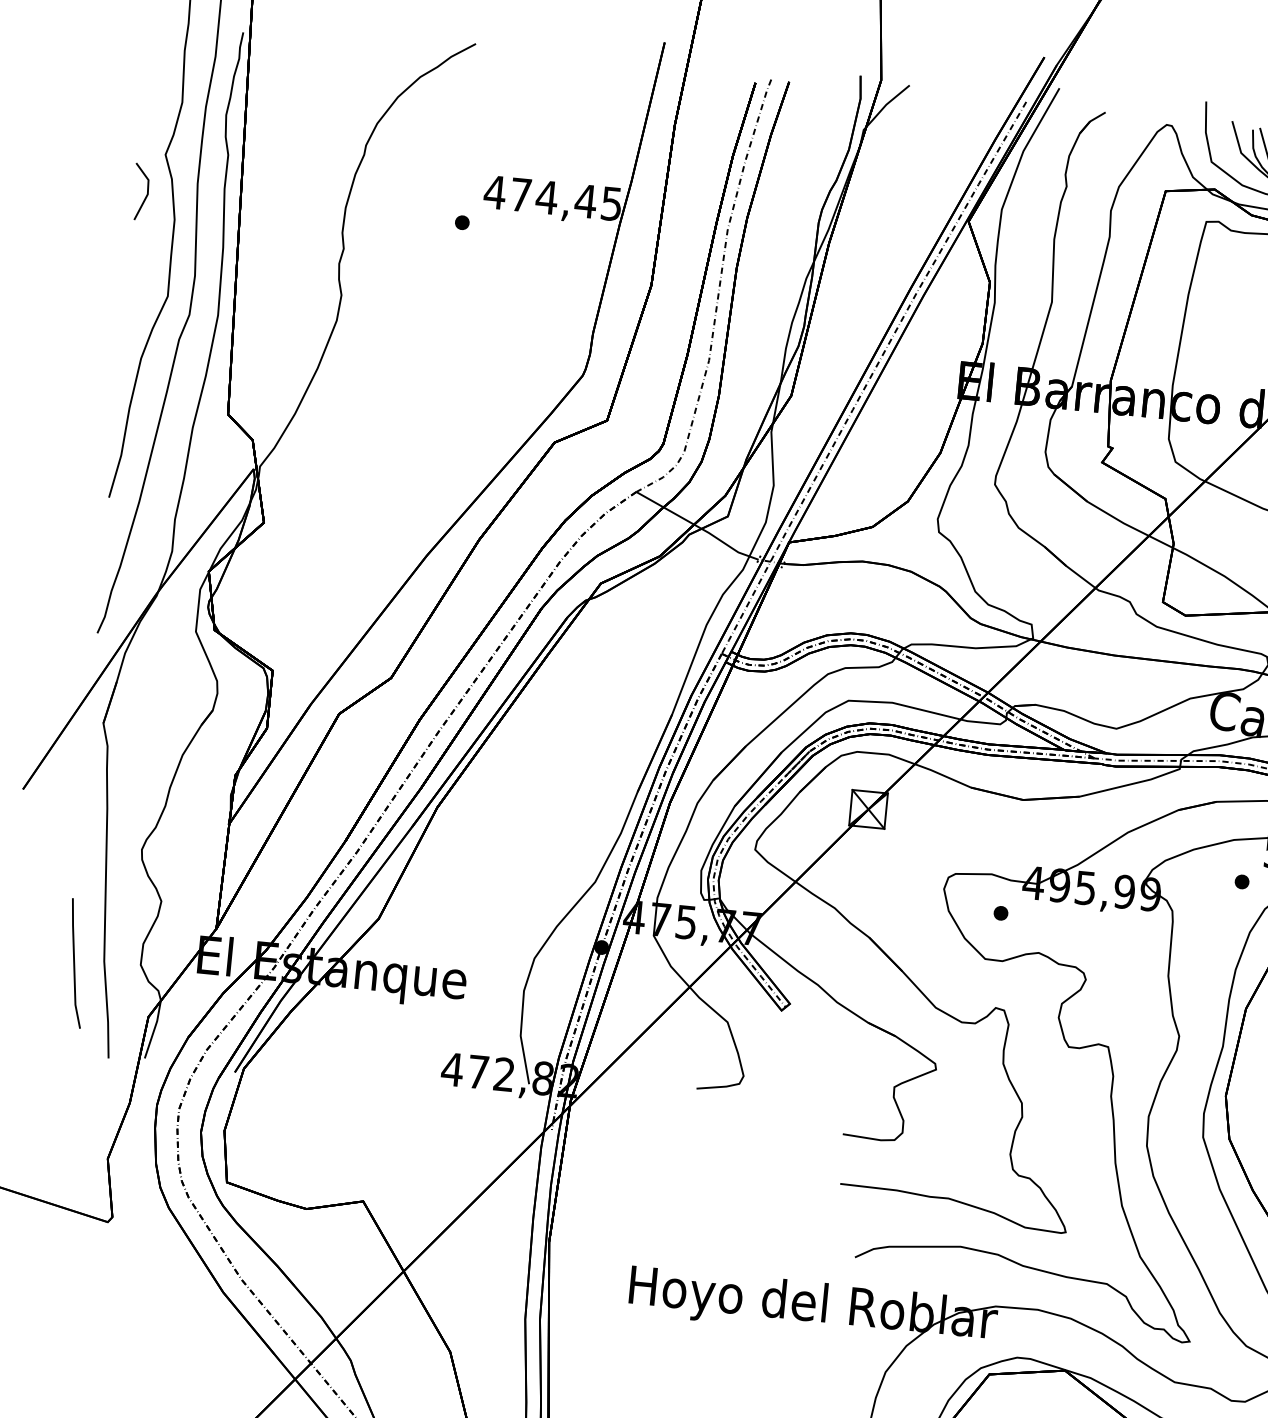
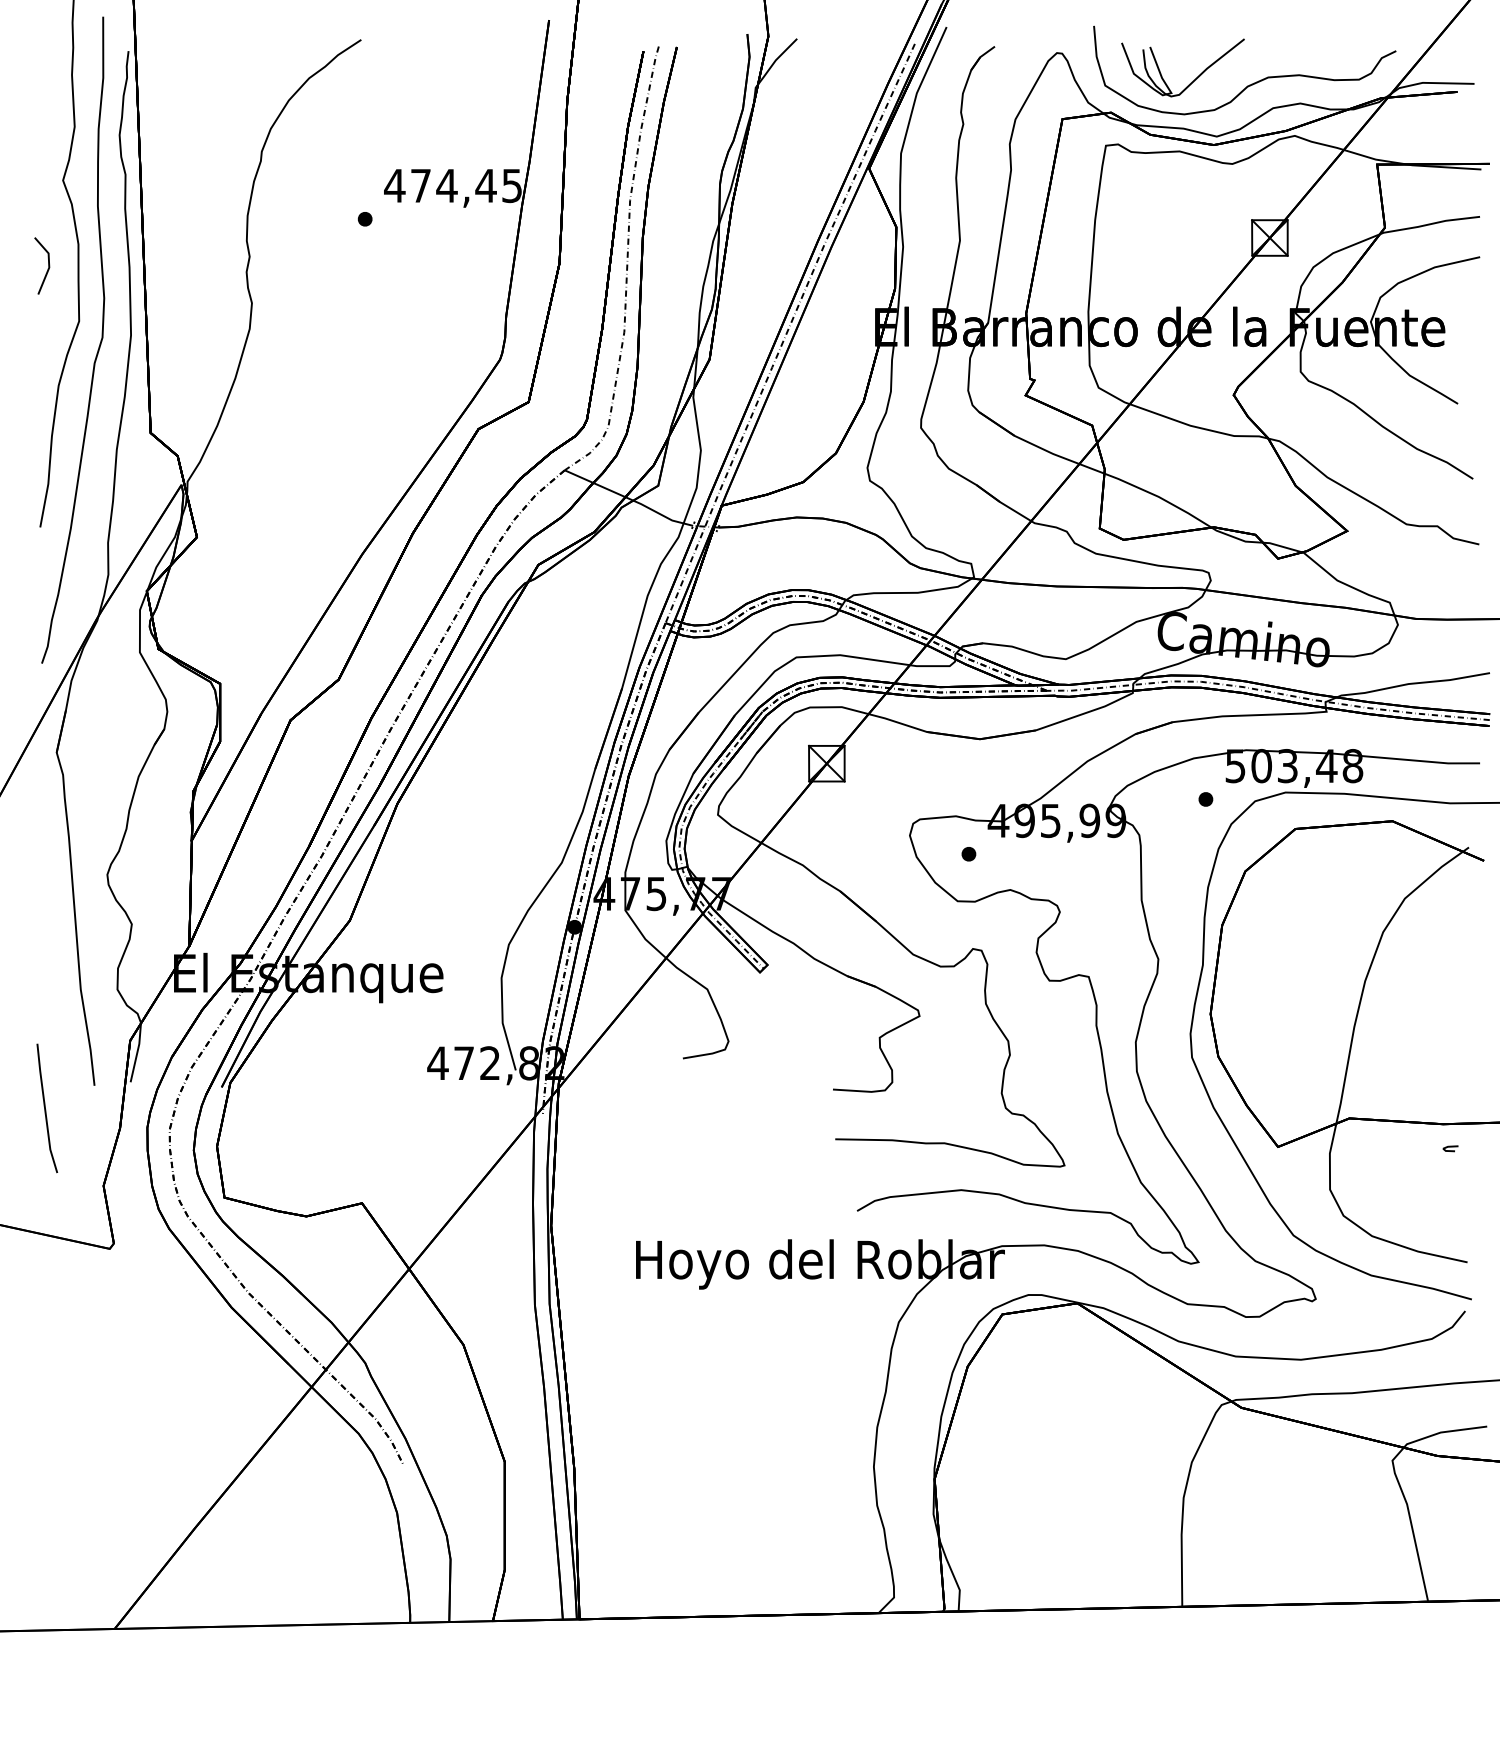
line: (147, 192) -> (48, 265), moved
line: (75, 964) -> (46, 1109), moved

